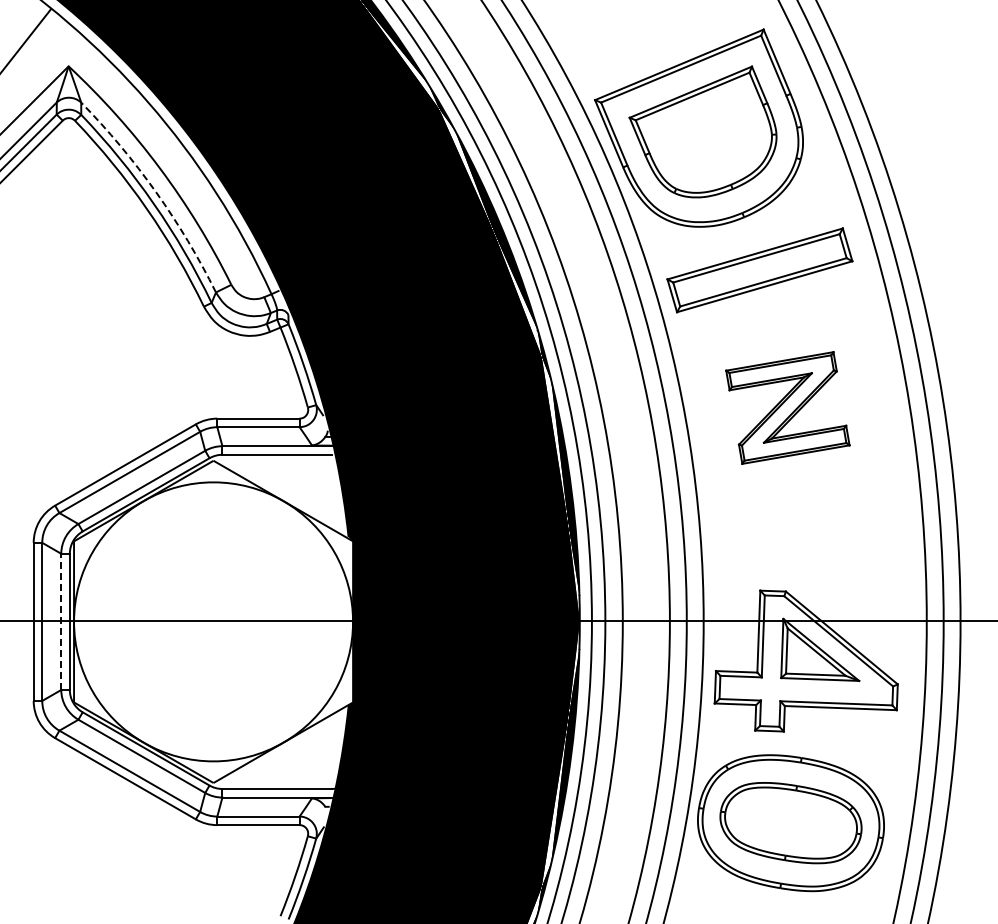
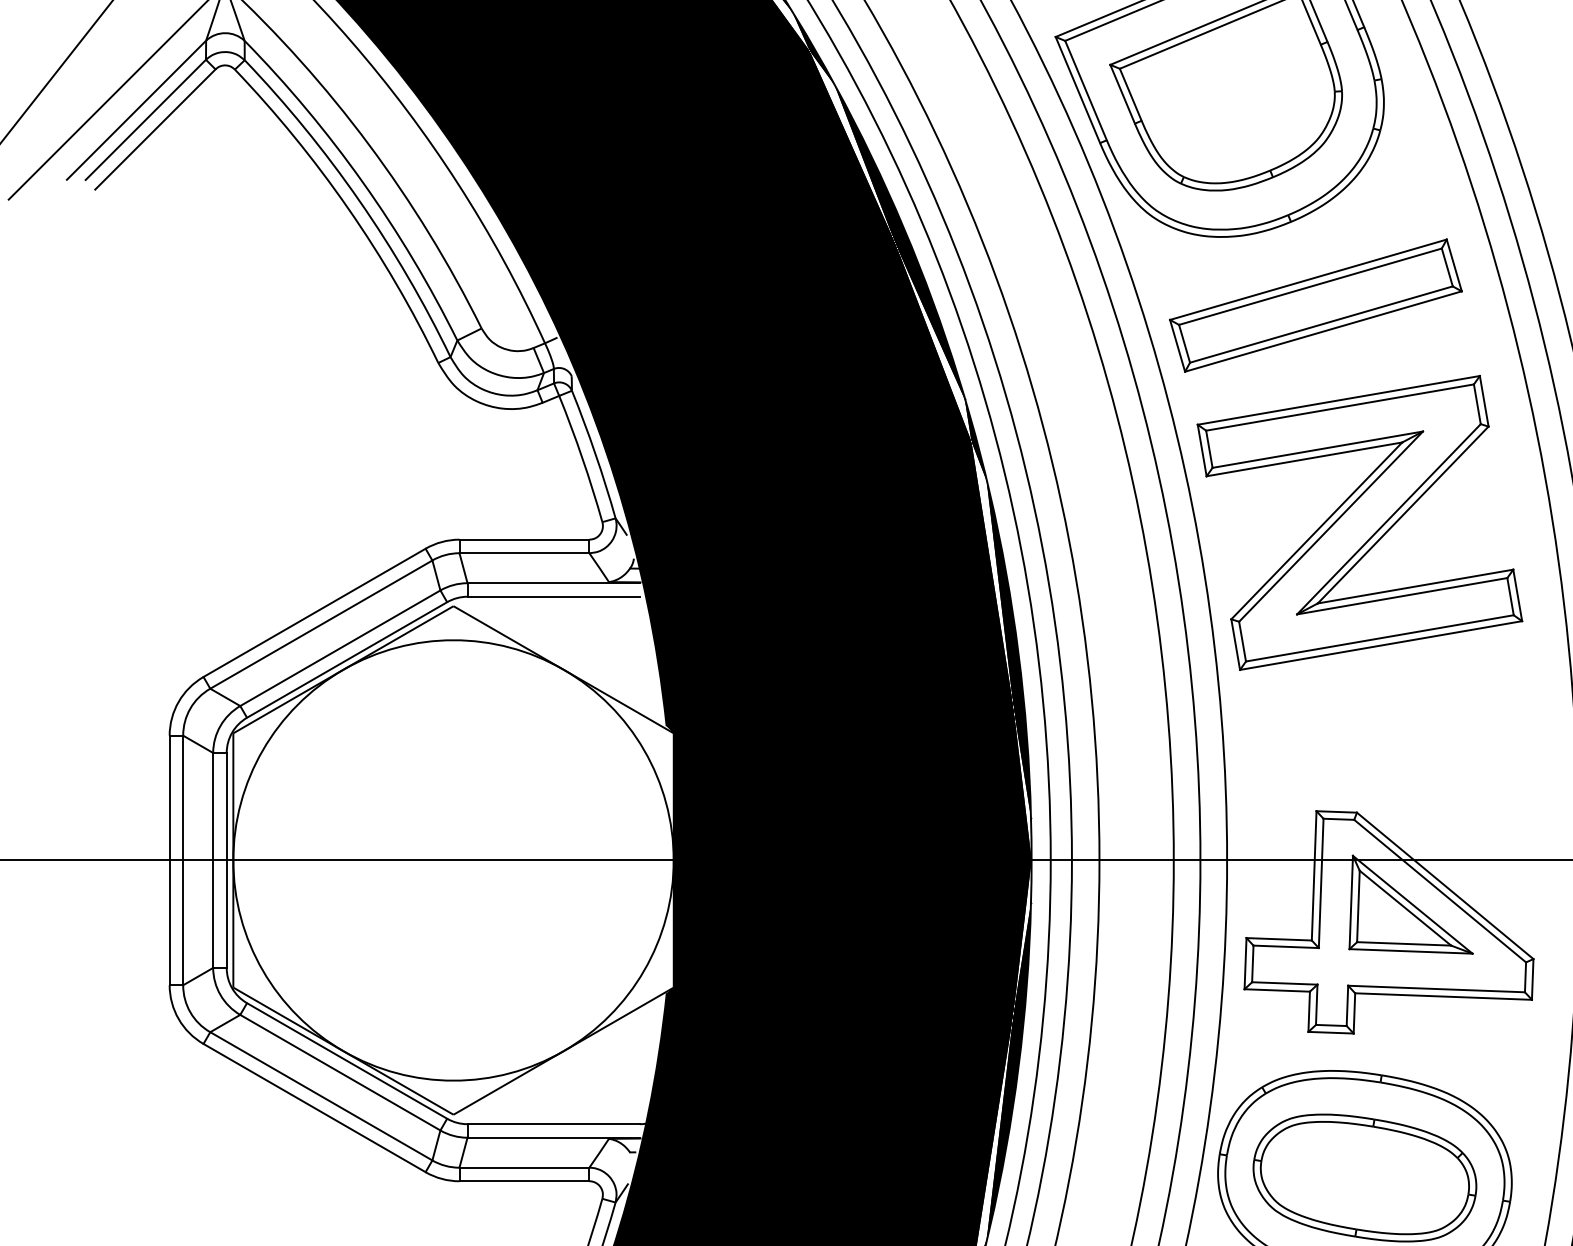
arc: (156, 192) -> (363, 182), dashed -> solid
part: (787, 407) -> (1359, 522), size x1.67
line: (61, 621) -> (213, 859), dashed -> solid

